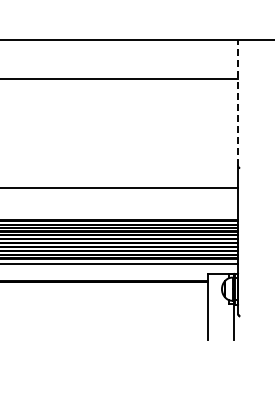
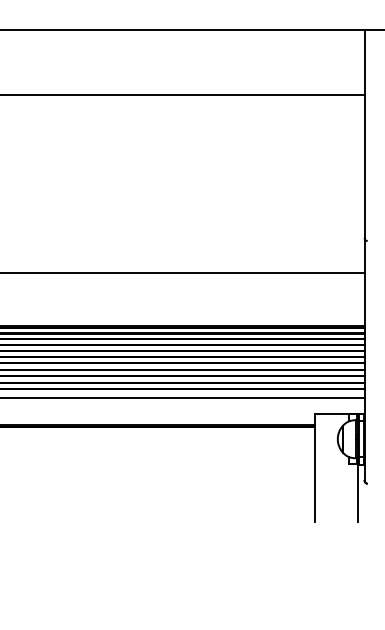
line: (238, 102) -> (364, 133), dashed -> solid

